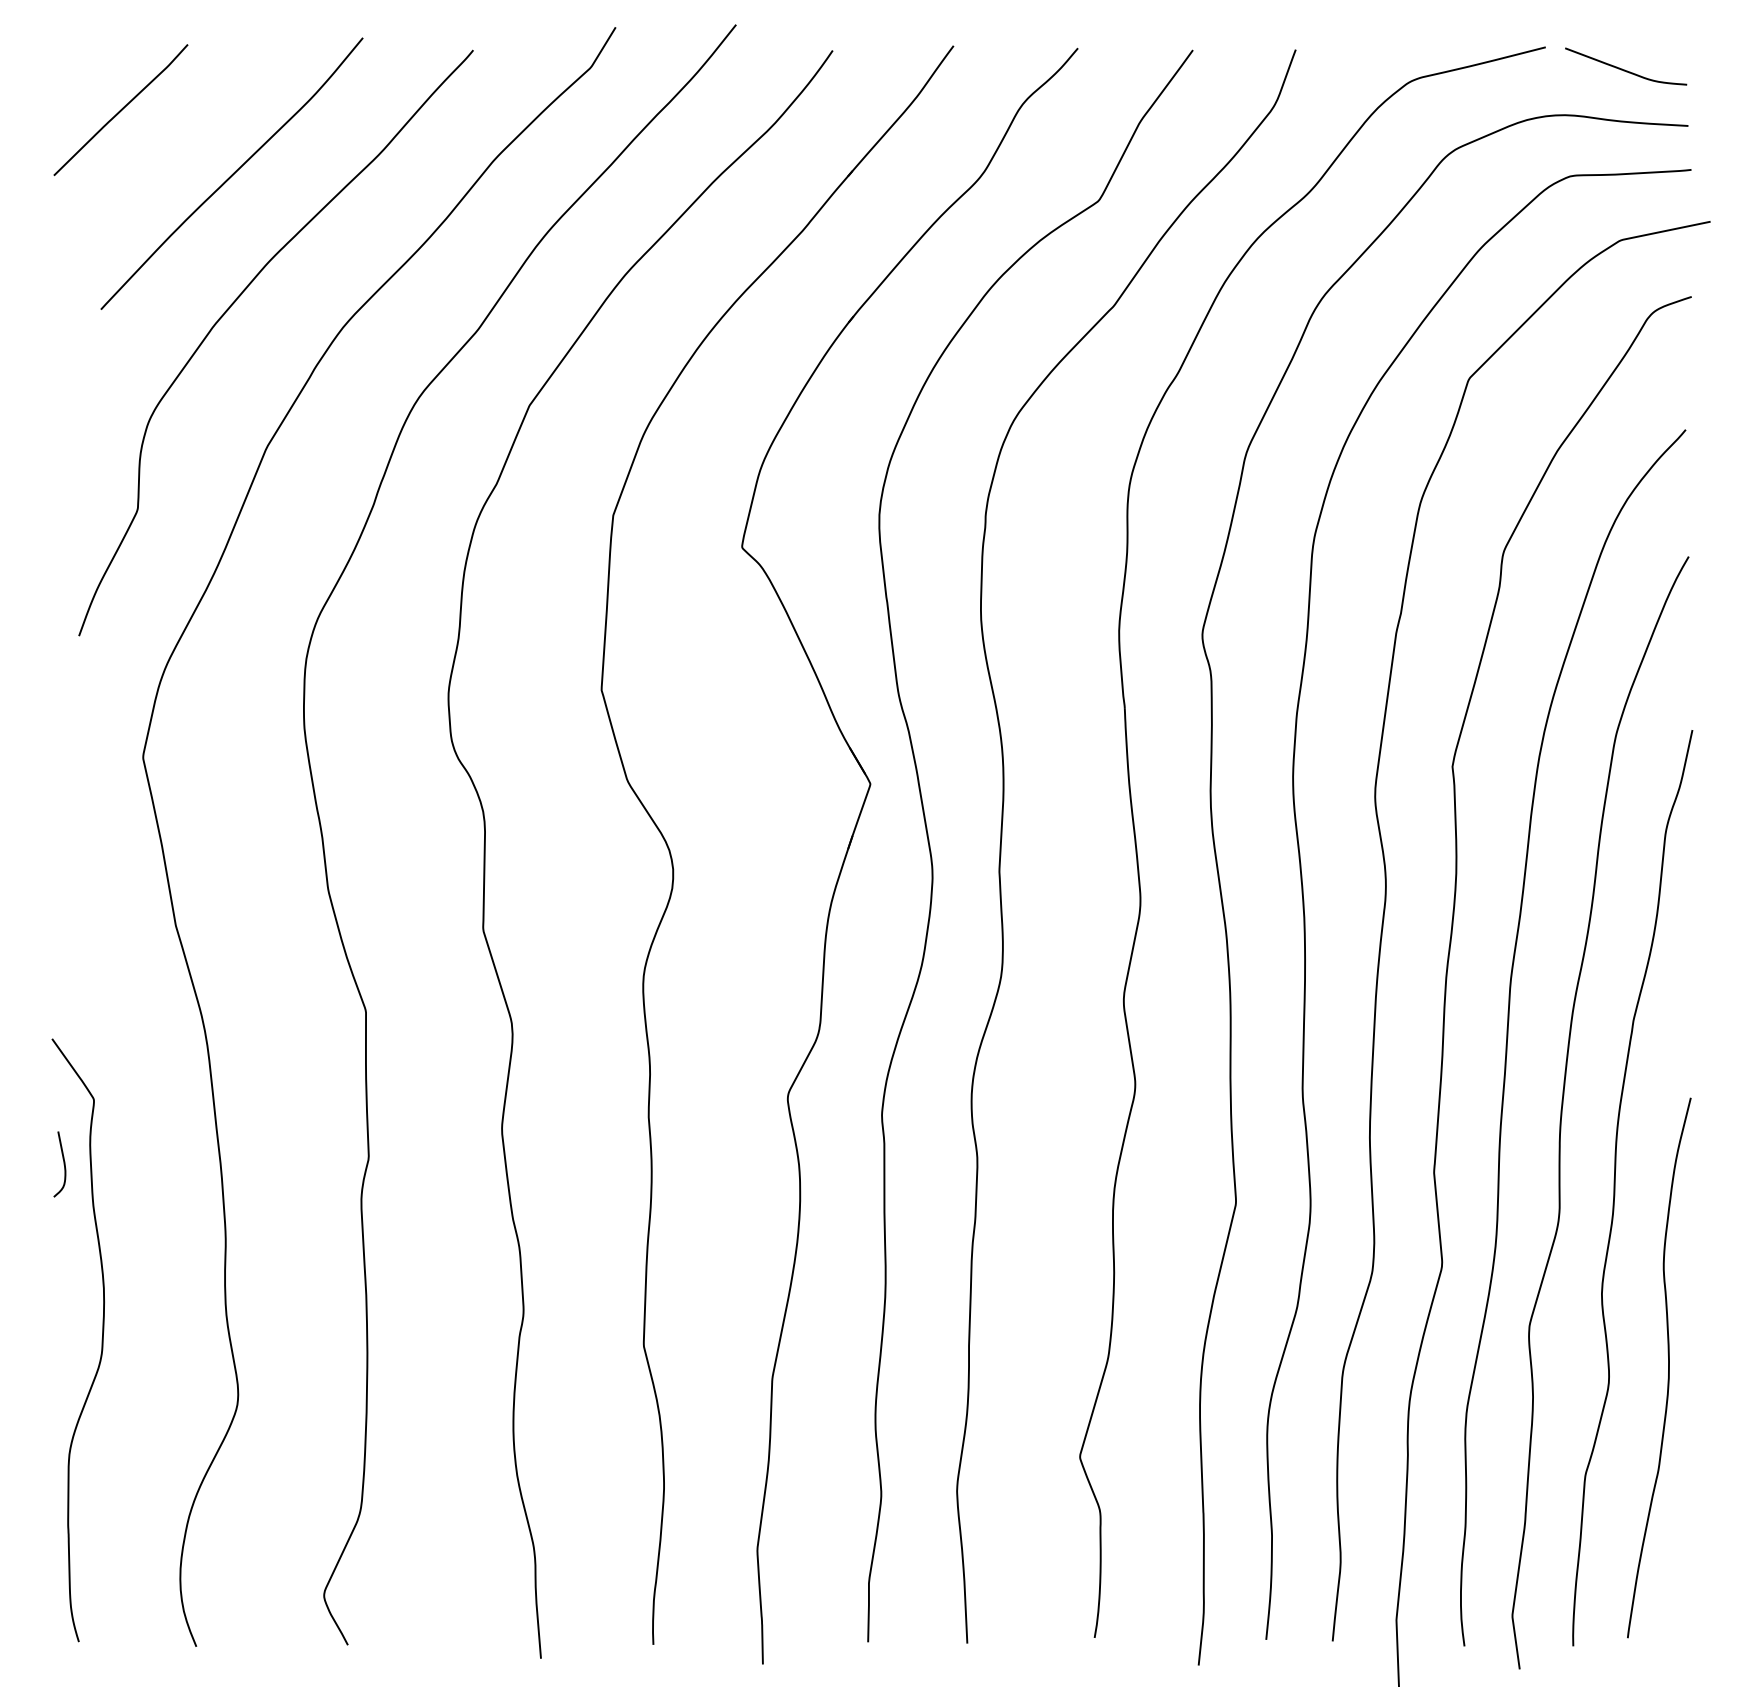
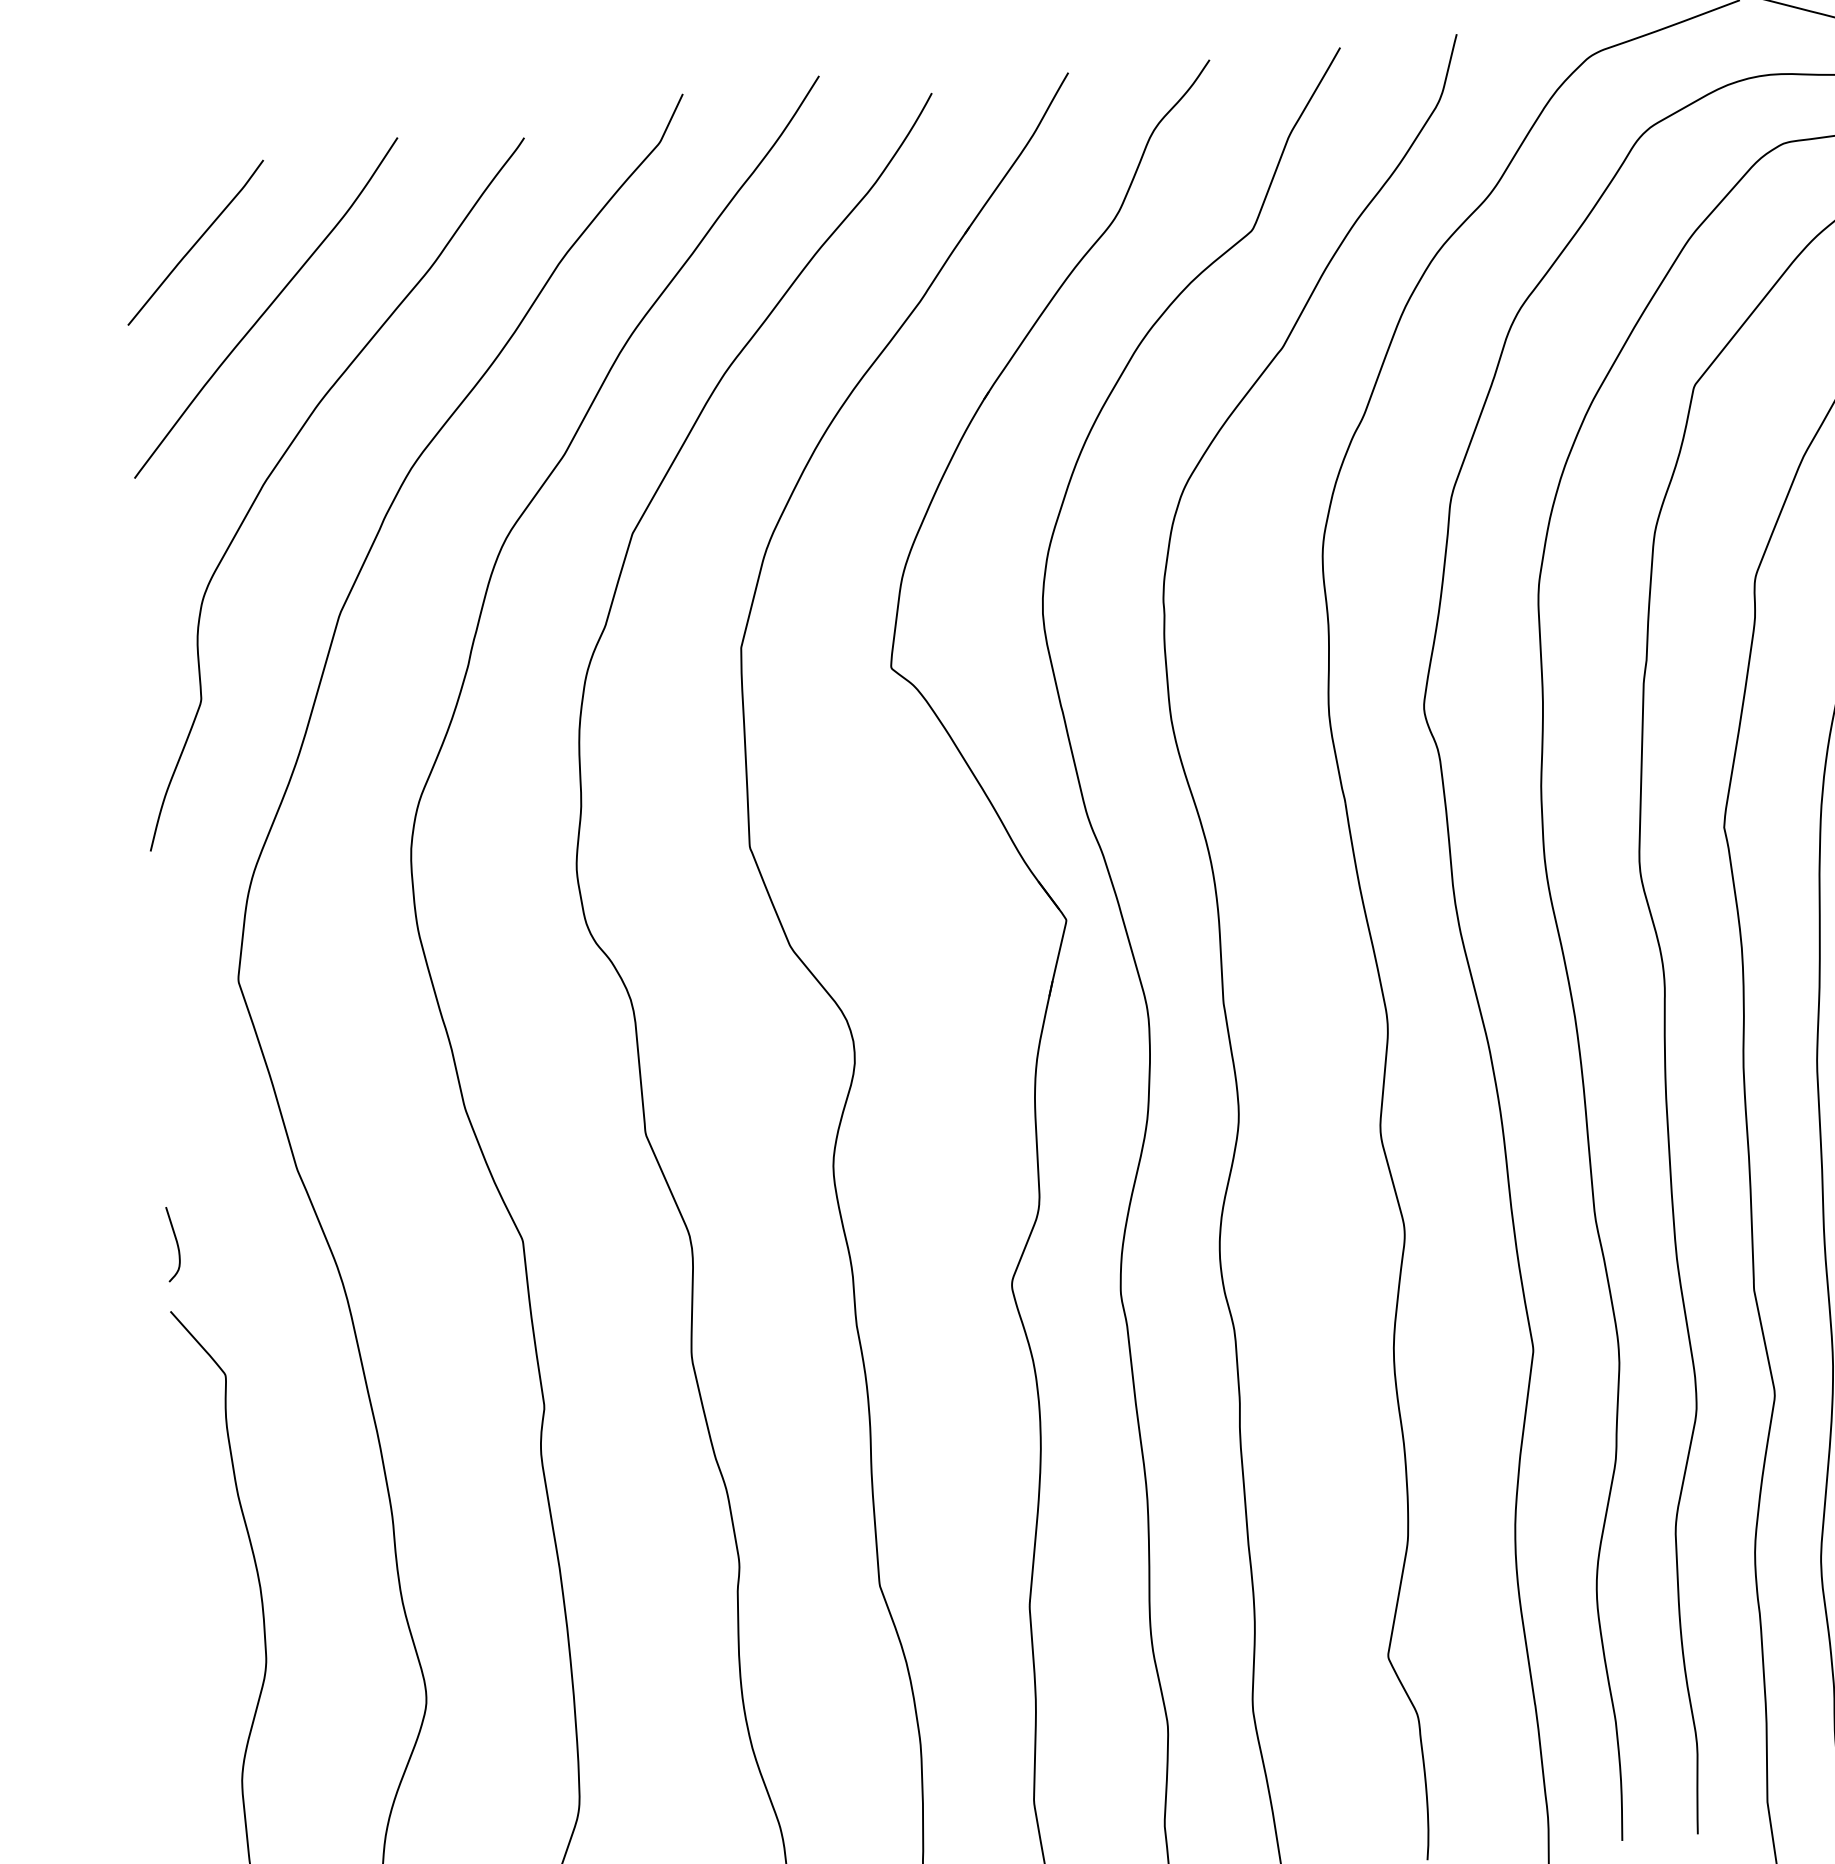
curve: (120, 110) -> (195, 243), moved
curve: (63, 1164) -> (176, 1243), moved

